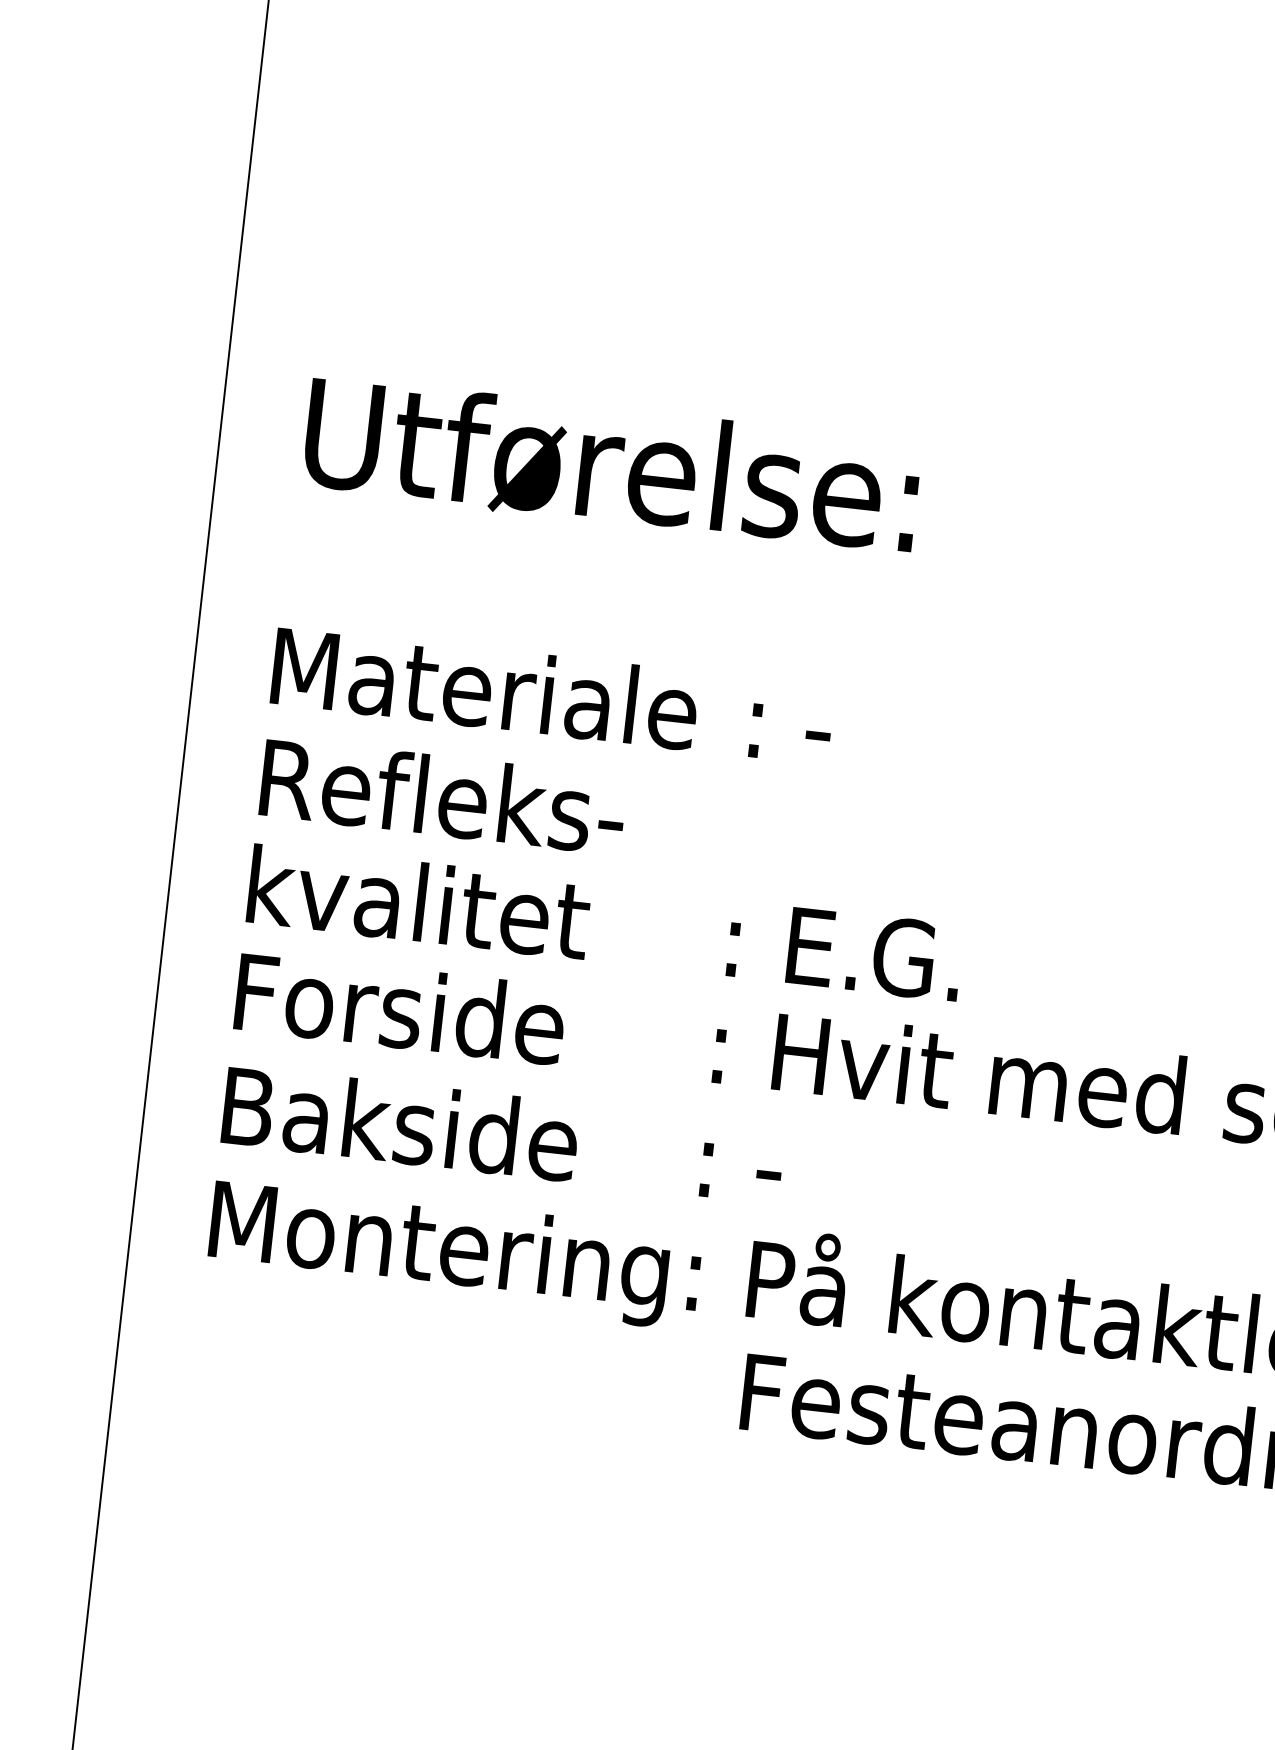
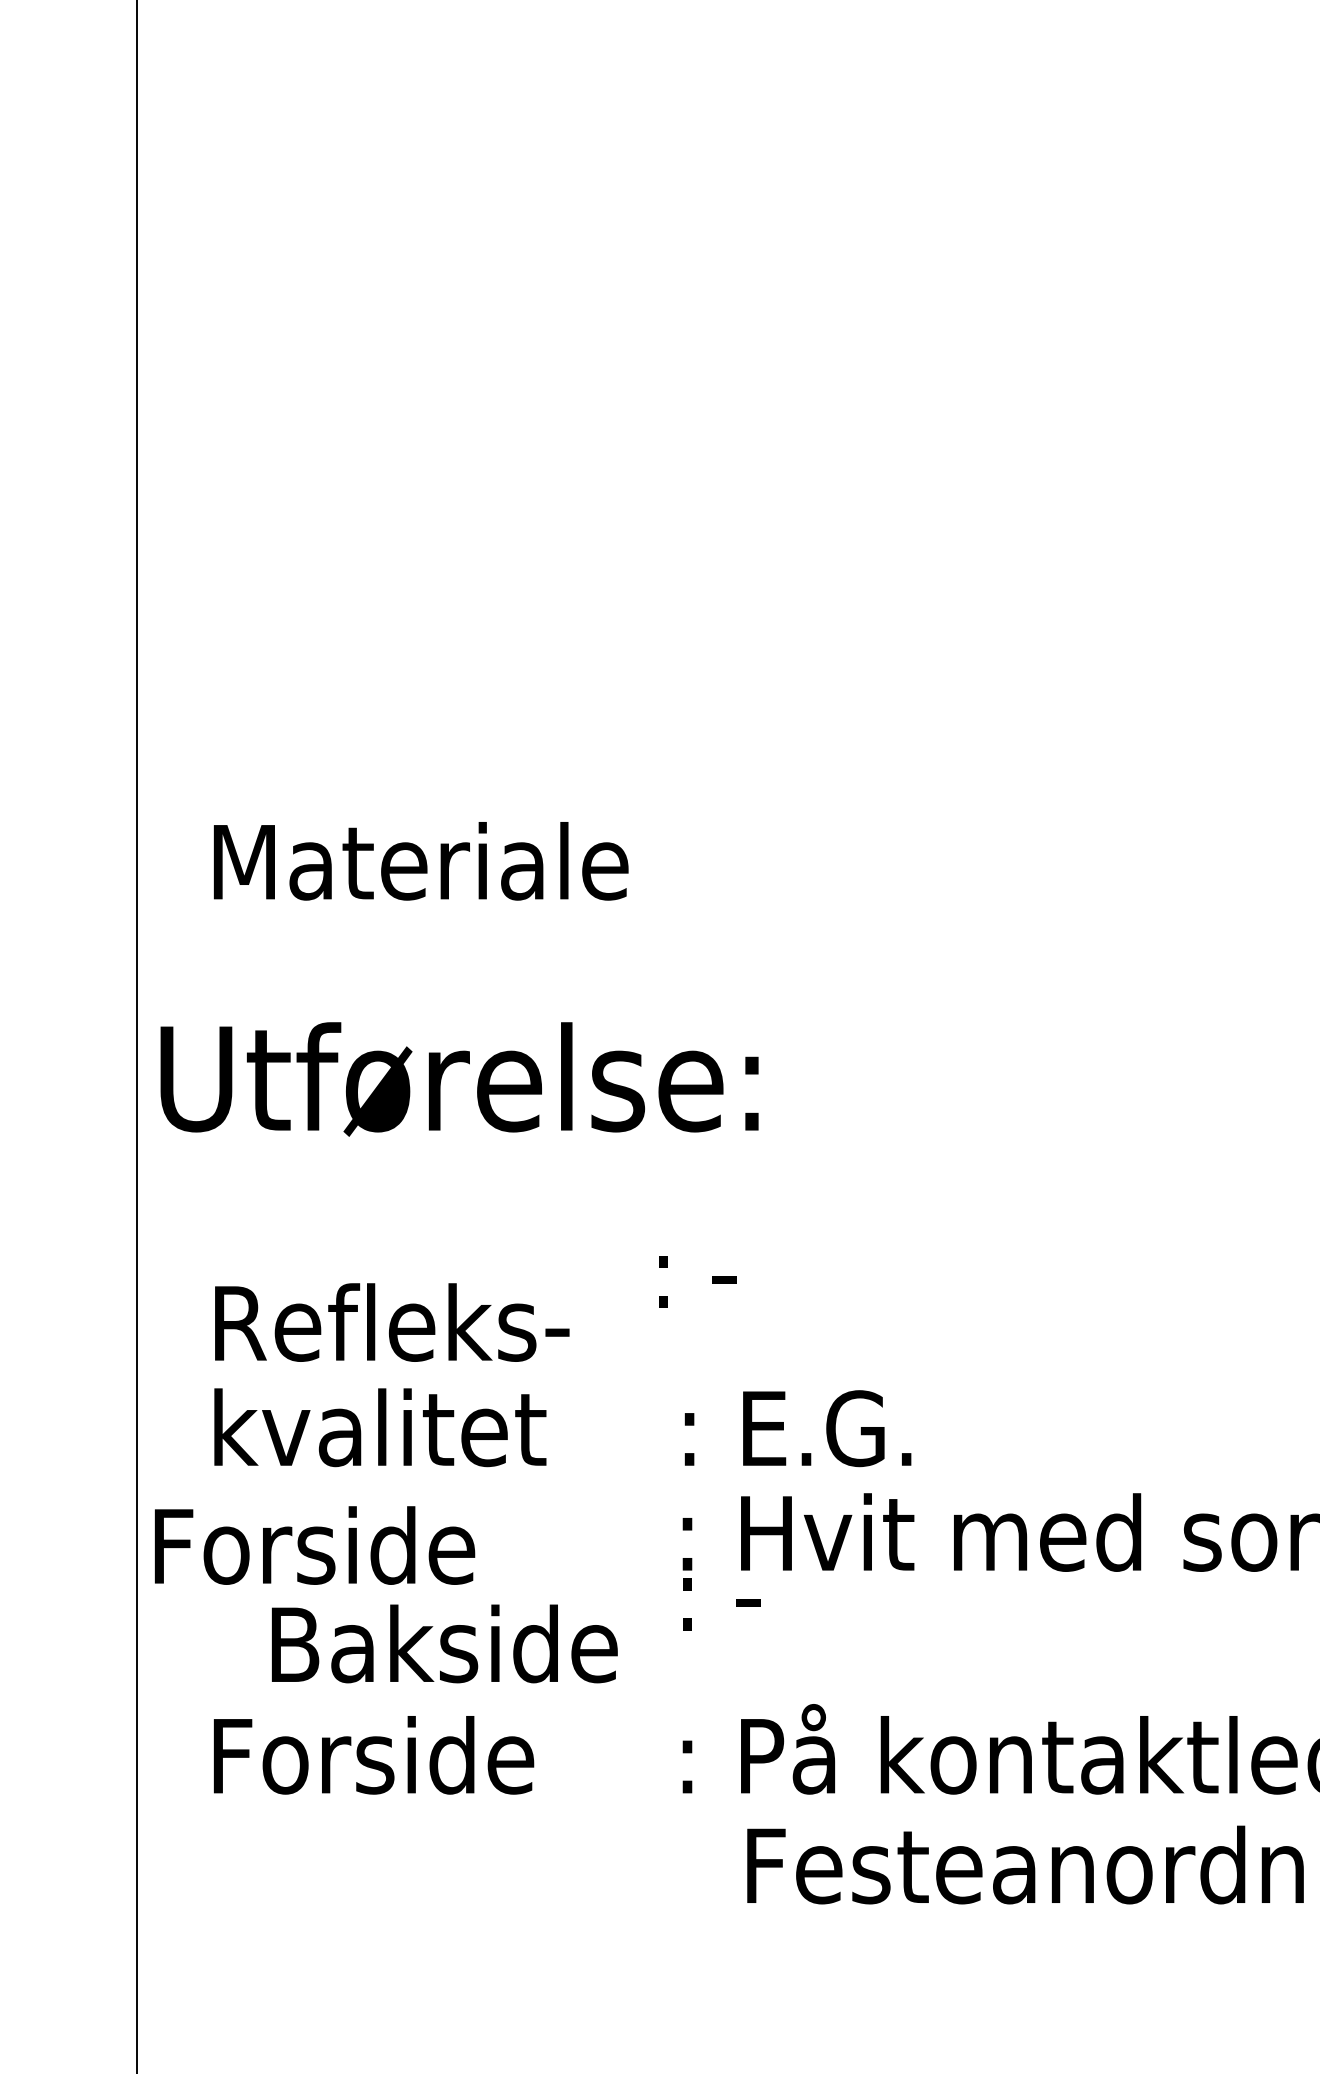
text: (611, 466) -> (459, 1079), moved
text: (485, 688) -> (421, 861), moved
text: (790, 734) -> (697, 1281), moved
text: (401, 1008) -> (315, 1545), moved
text: (400, 1123) -> (444, 1643), moved
text: (741, 1173) -> (721, 1604), moved
text: (442, 1253) -> (441, 1765), Montering -> Forside

